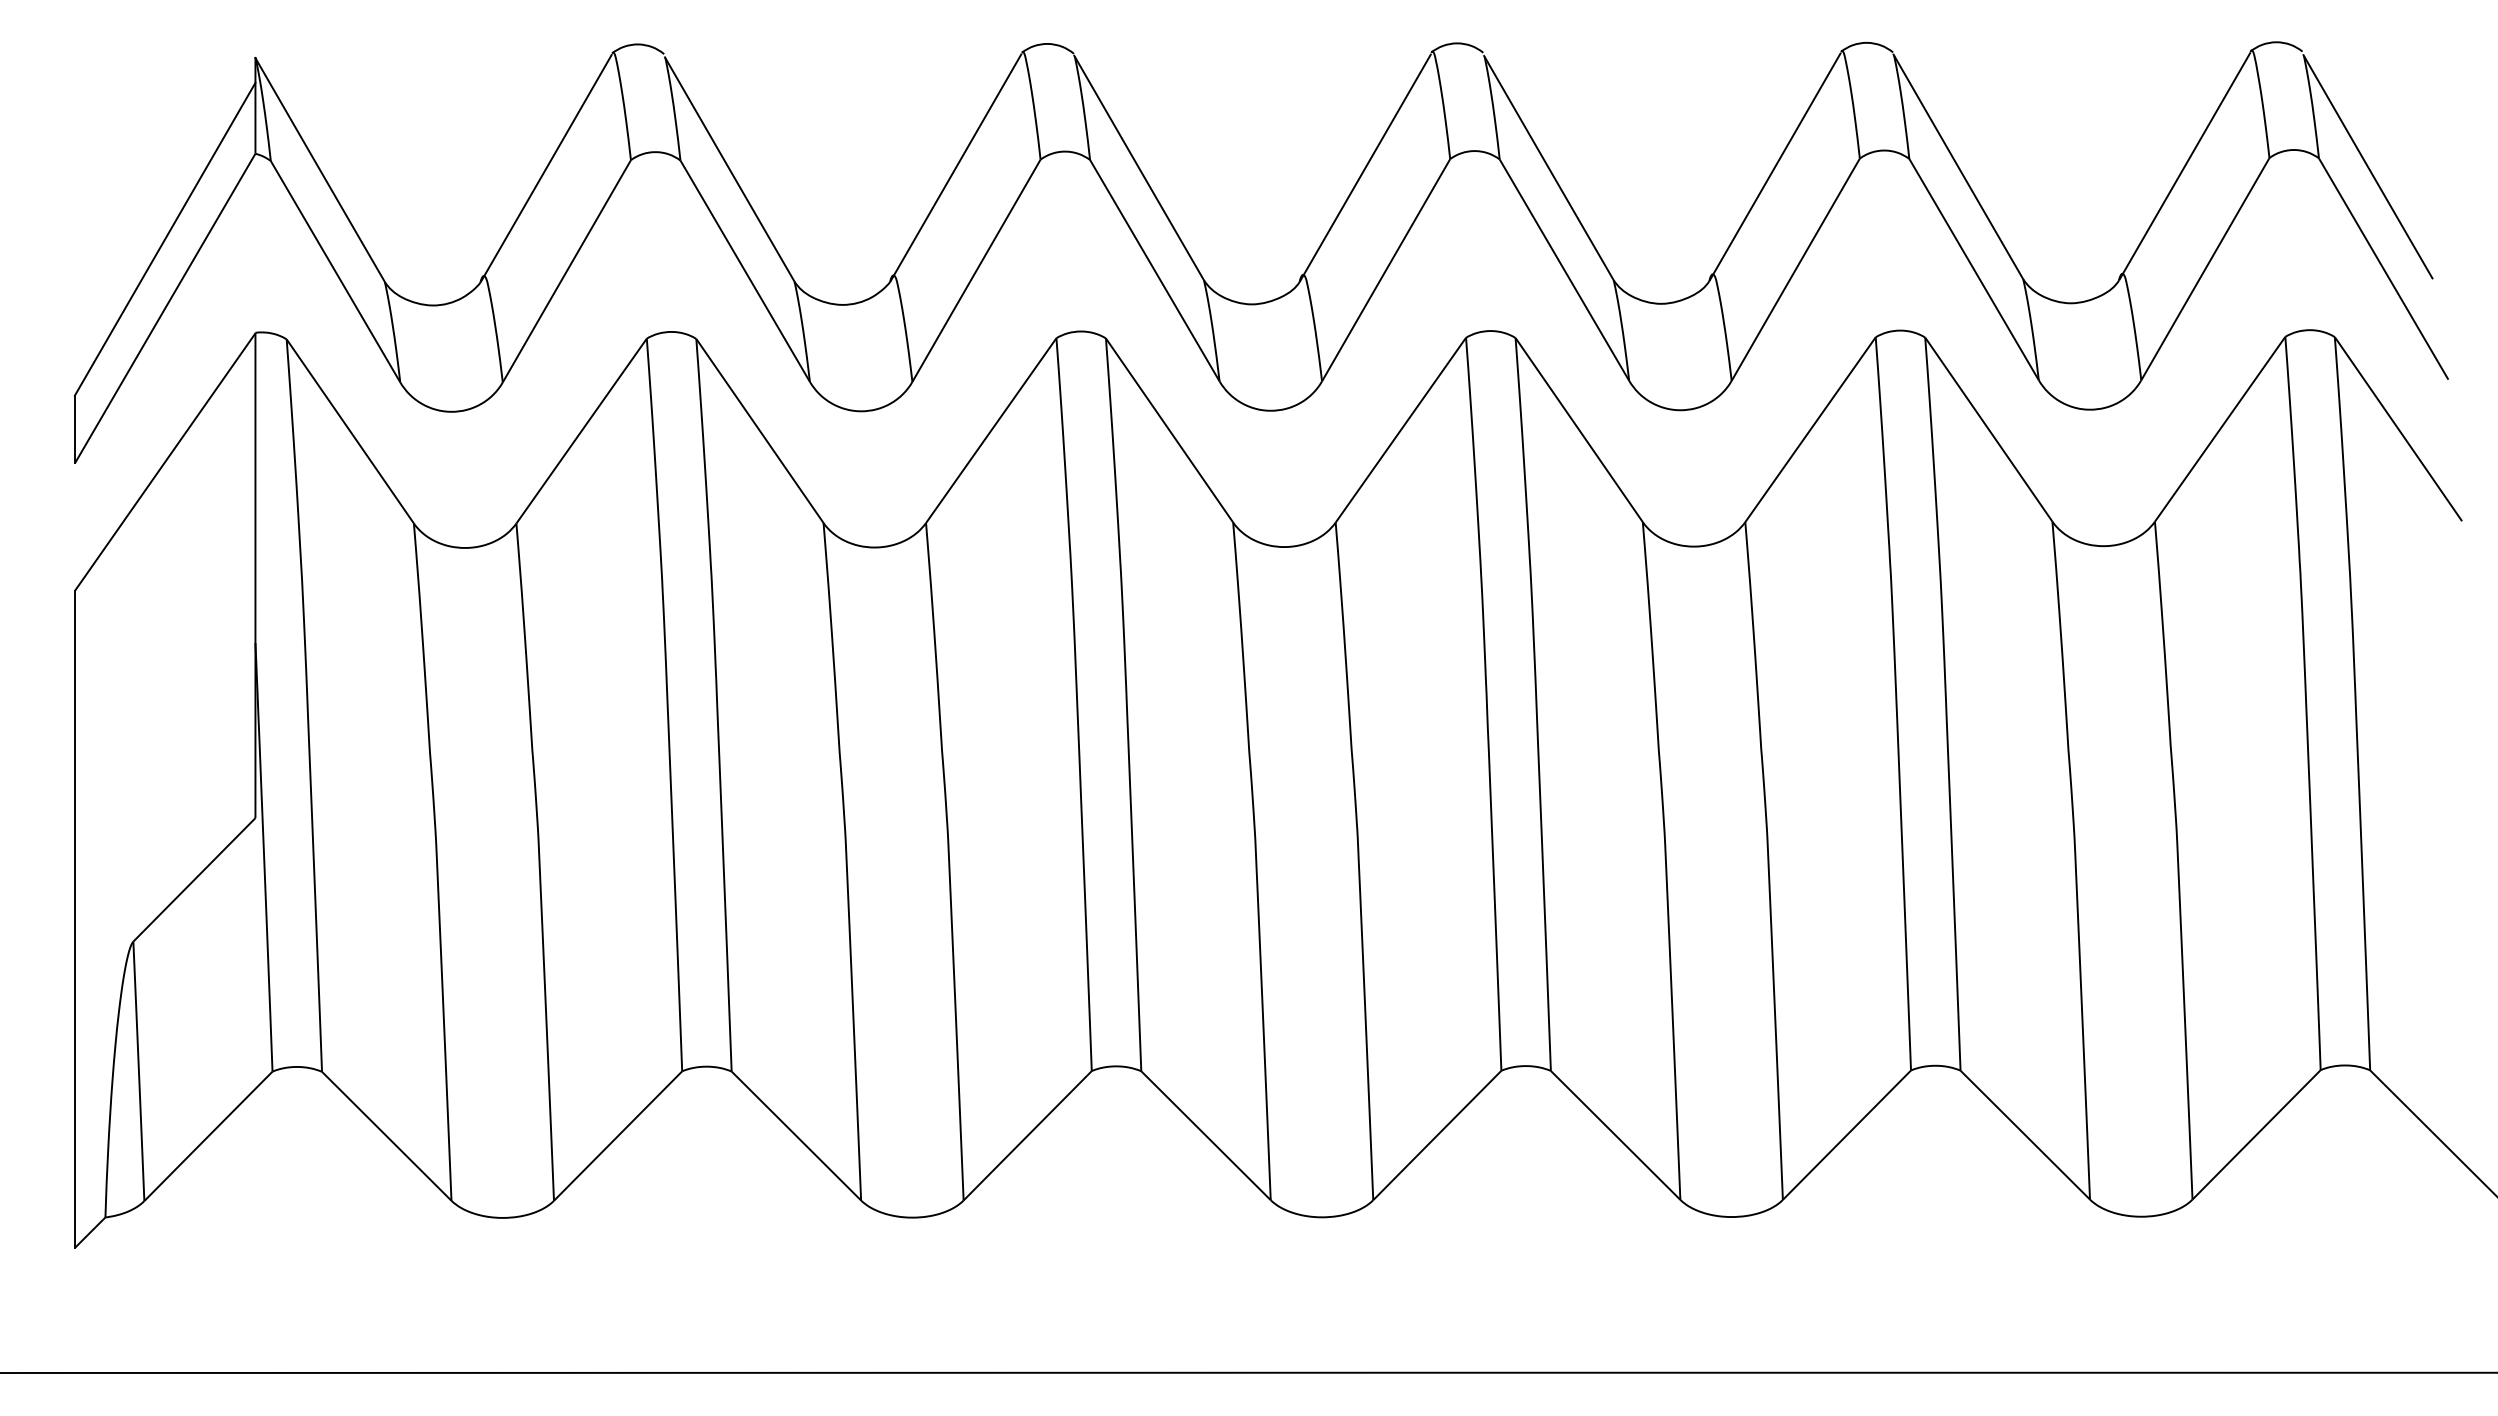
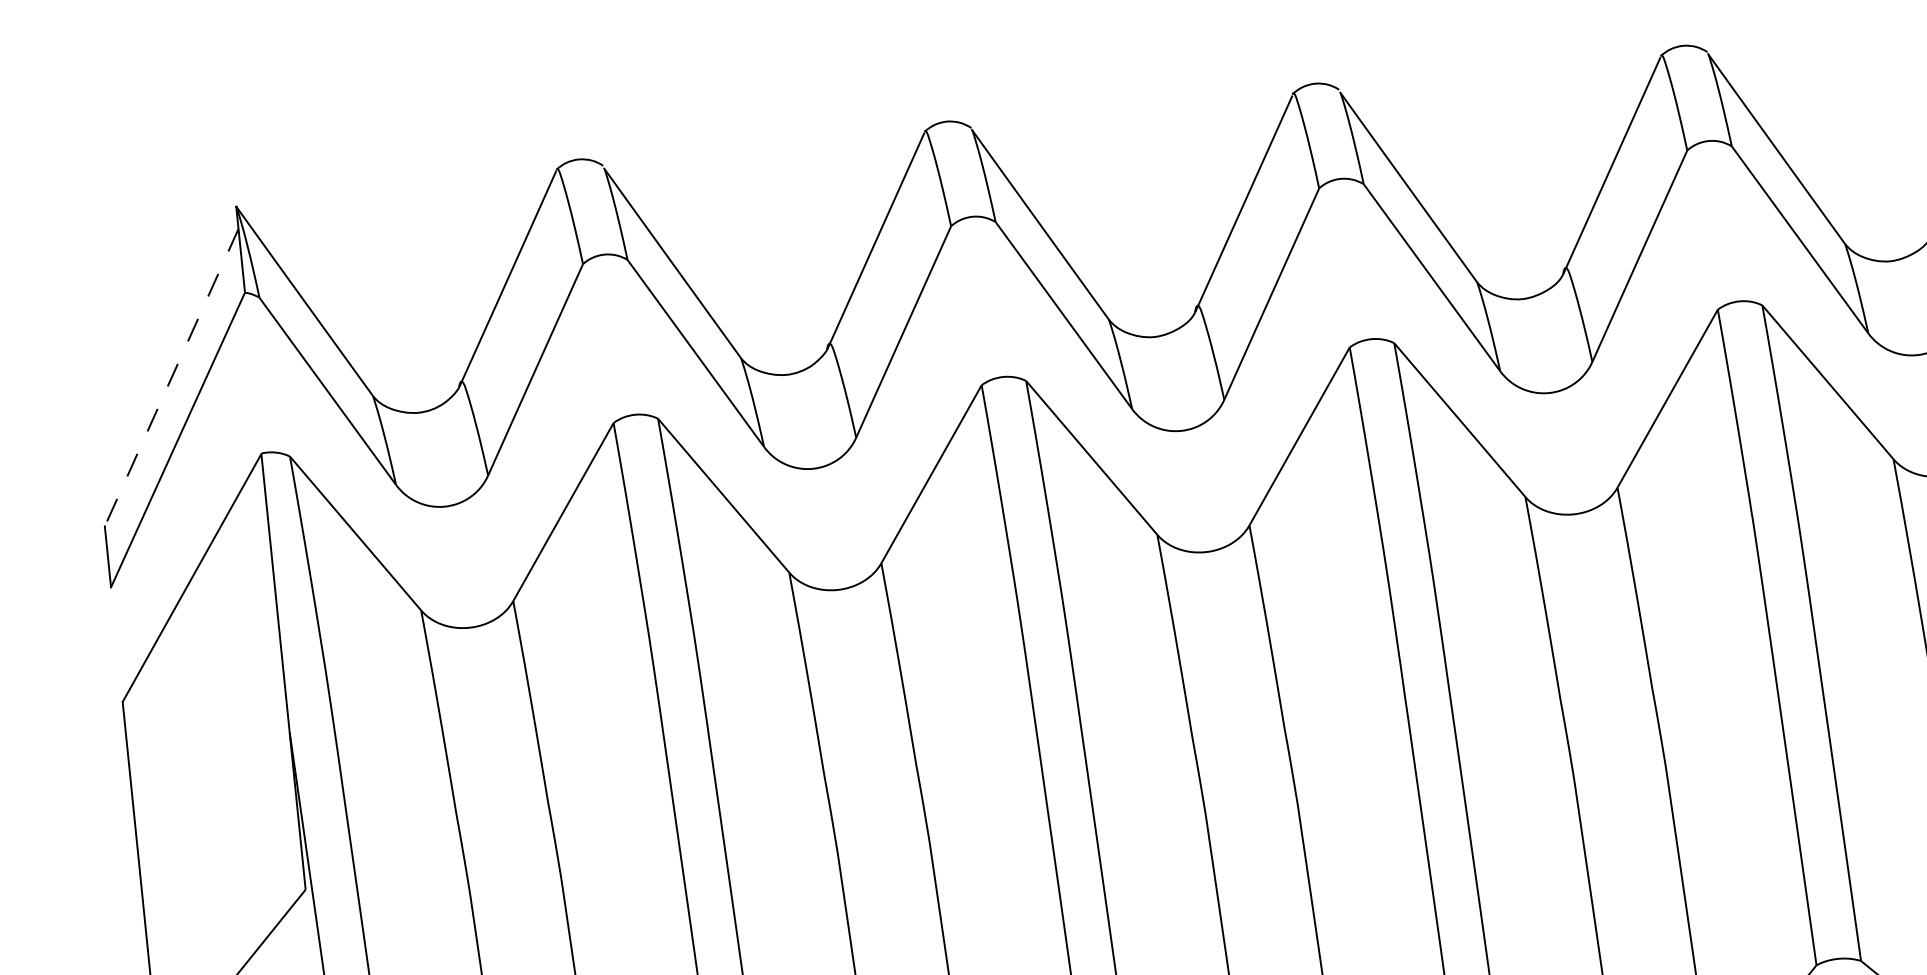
line: (165, 239) -> (171, 377), solid -> dashed

